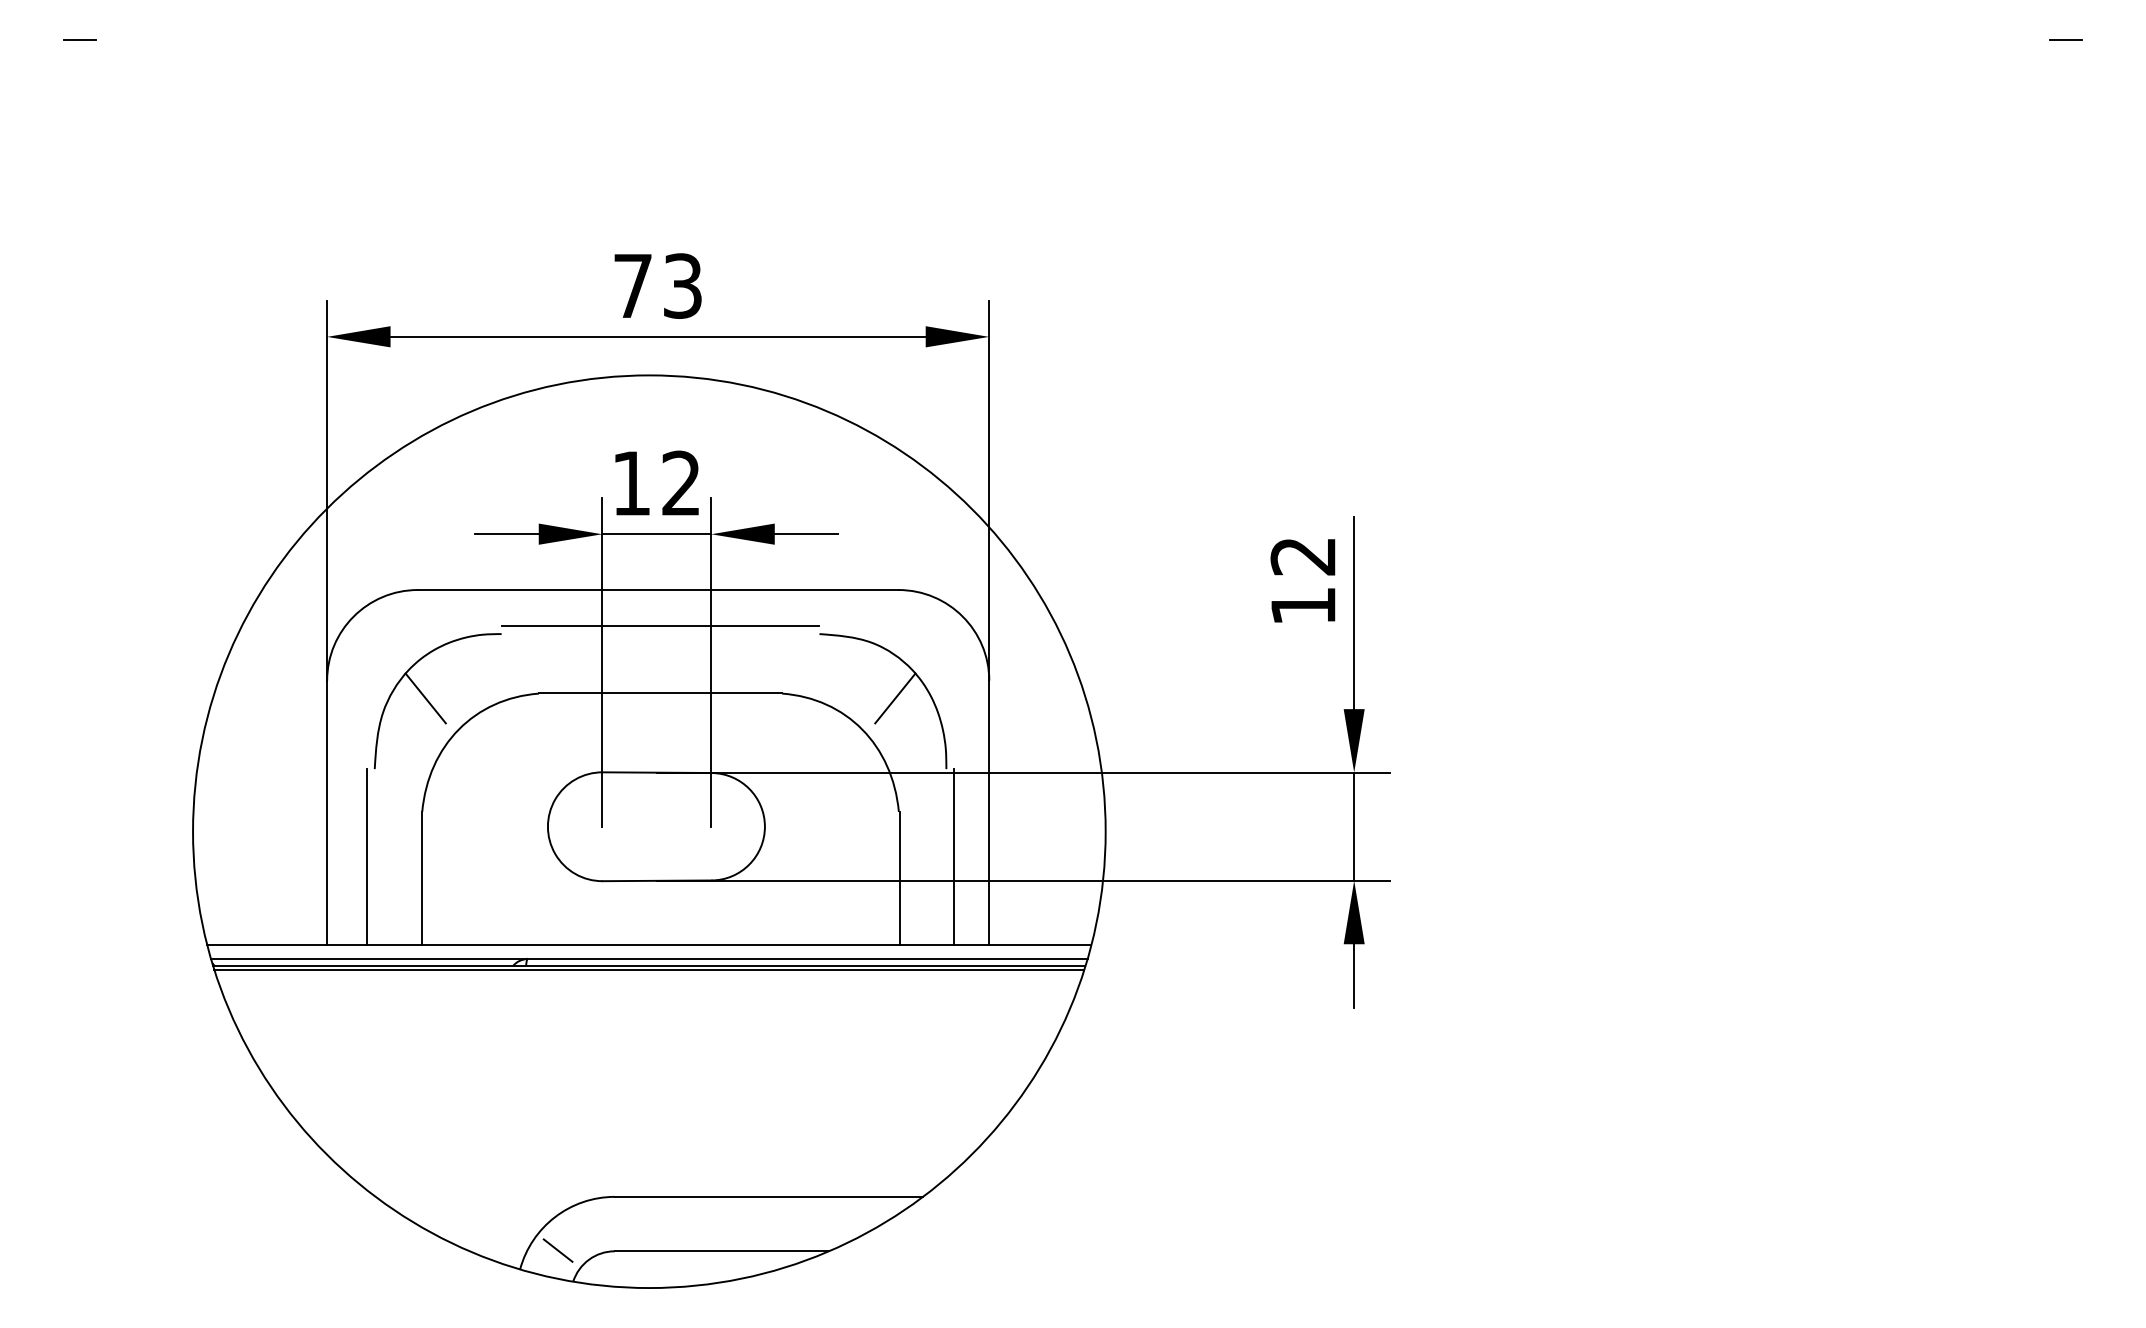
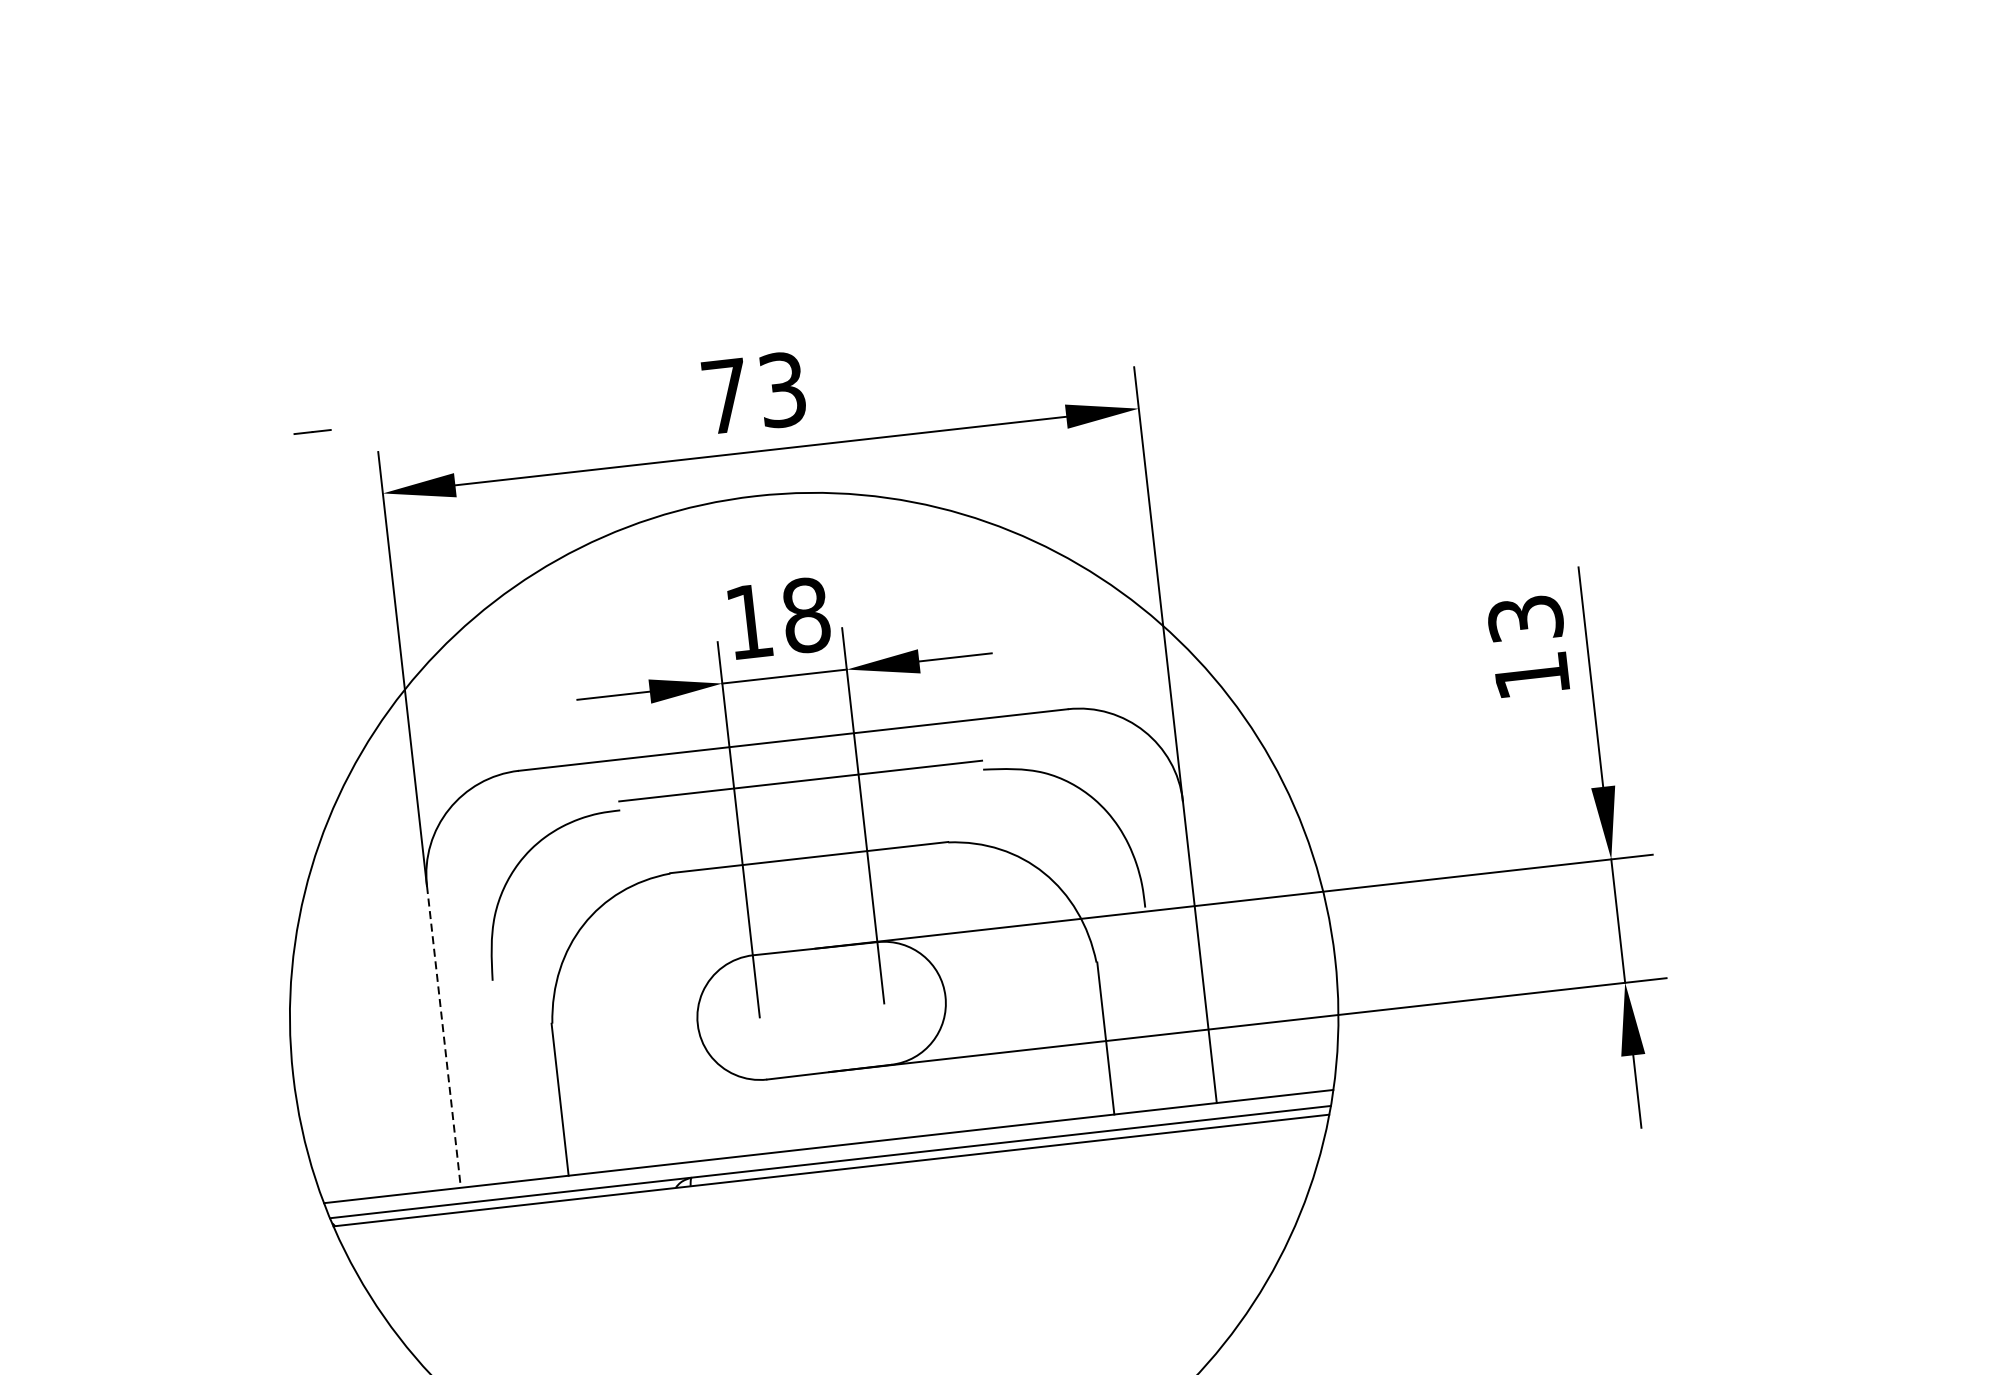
line: (79, 39) -> (311, 431), moved
text: (681, 483) -> (806, 615), 12 -> 18
text: (1303, 556) -> (1525, 619), 12 -> 13
line: (425, 698) -> (541, 893), removed
line: (895, 698) -> (1078, 833), removed
line: (327, 813) -> (444, 1037), solid -> dashed
line: (367, 857) -> (495, 1082), removed
line: (953, 857) -> (1164, 1007), removed
line: (649, 969) -> (831, 1174), removed

